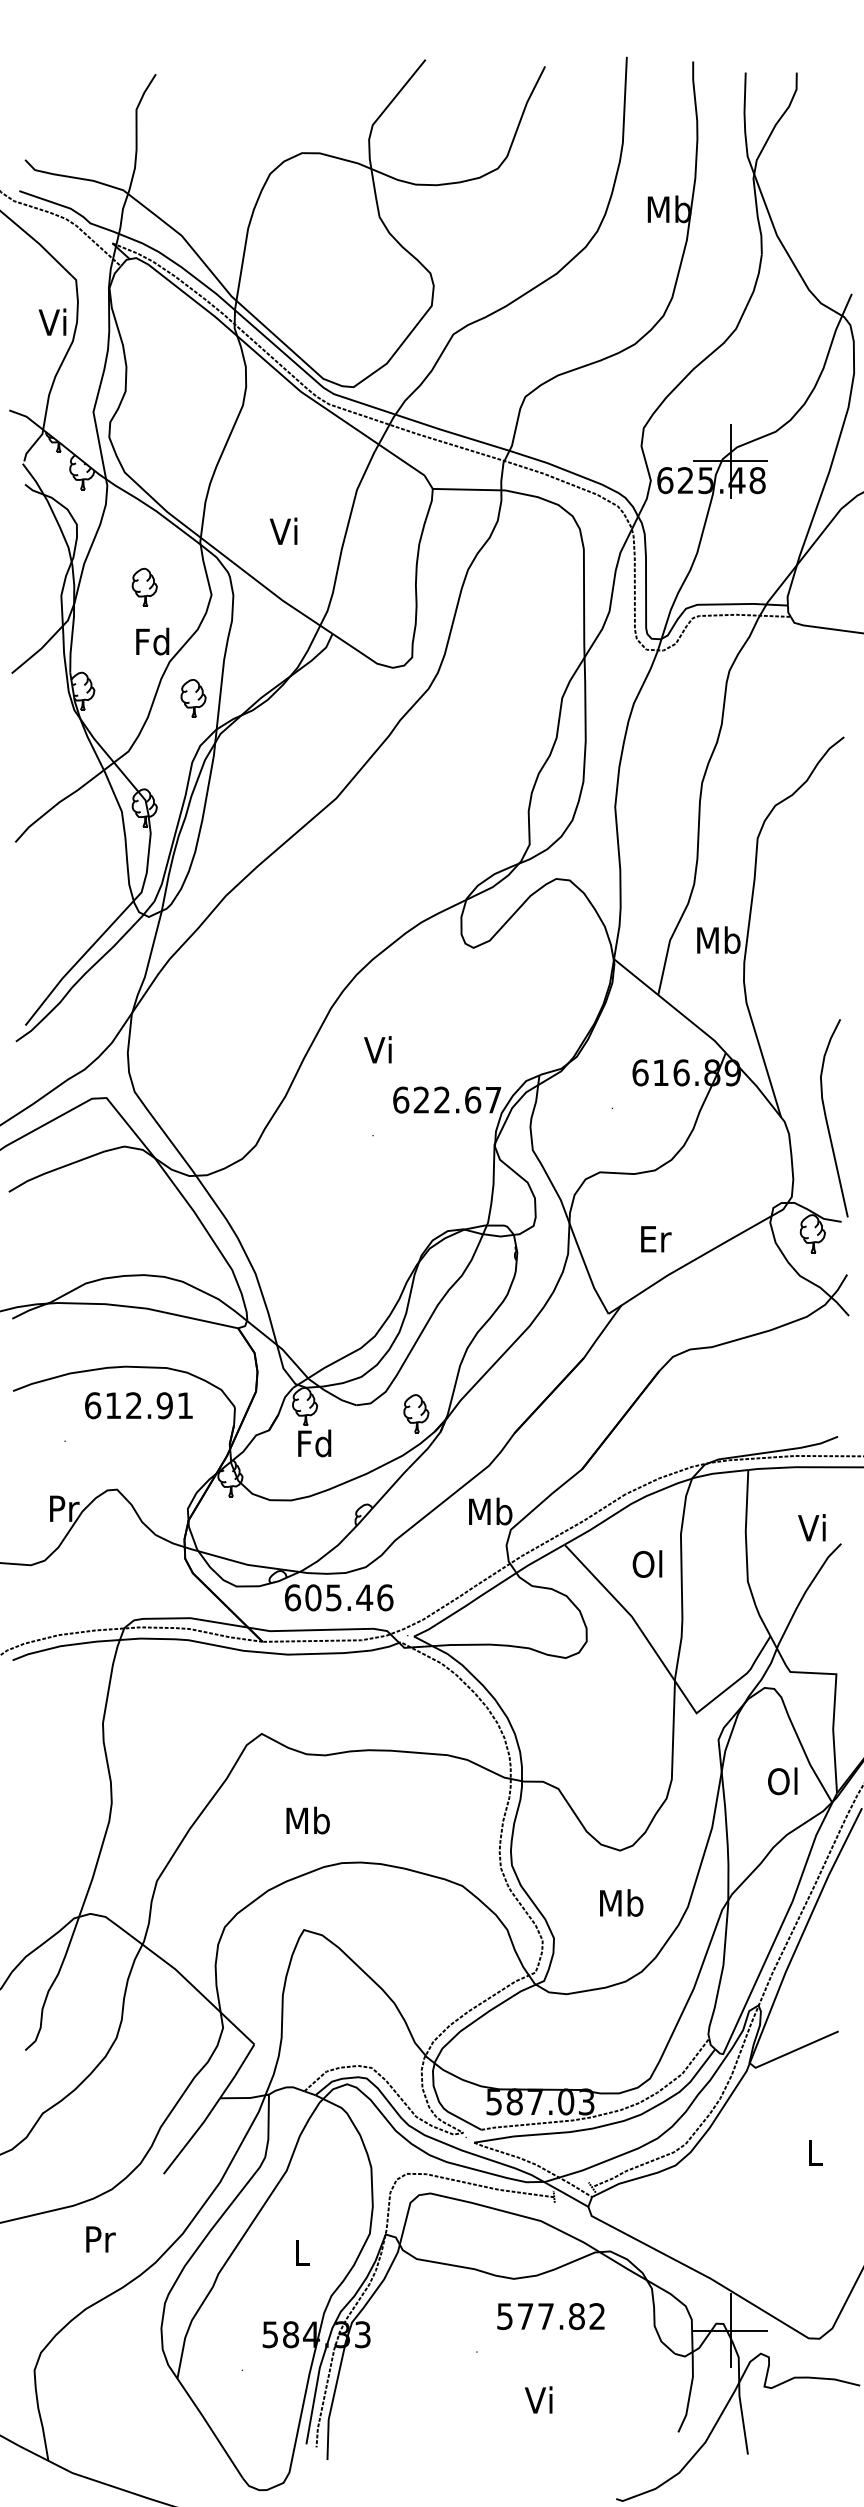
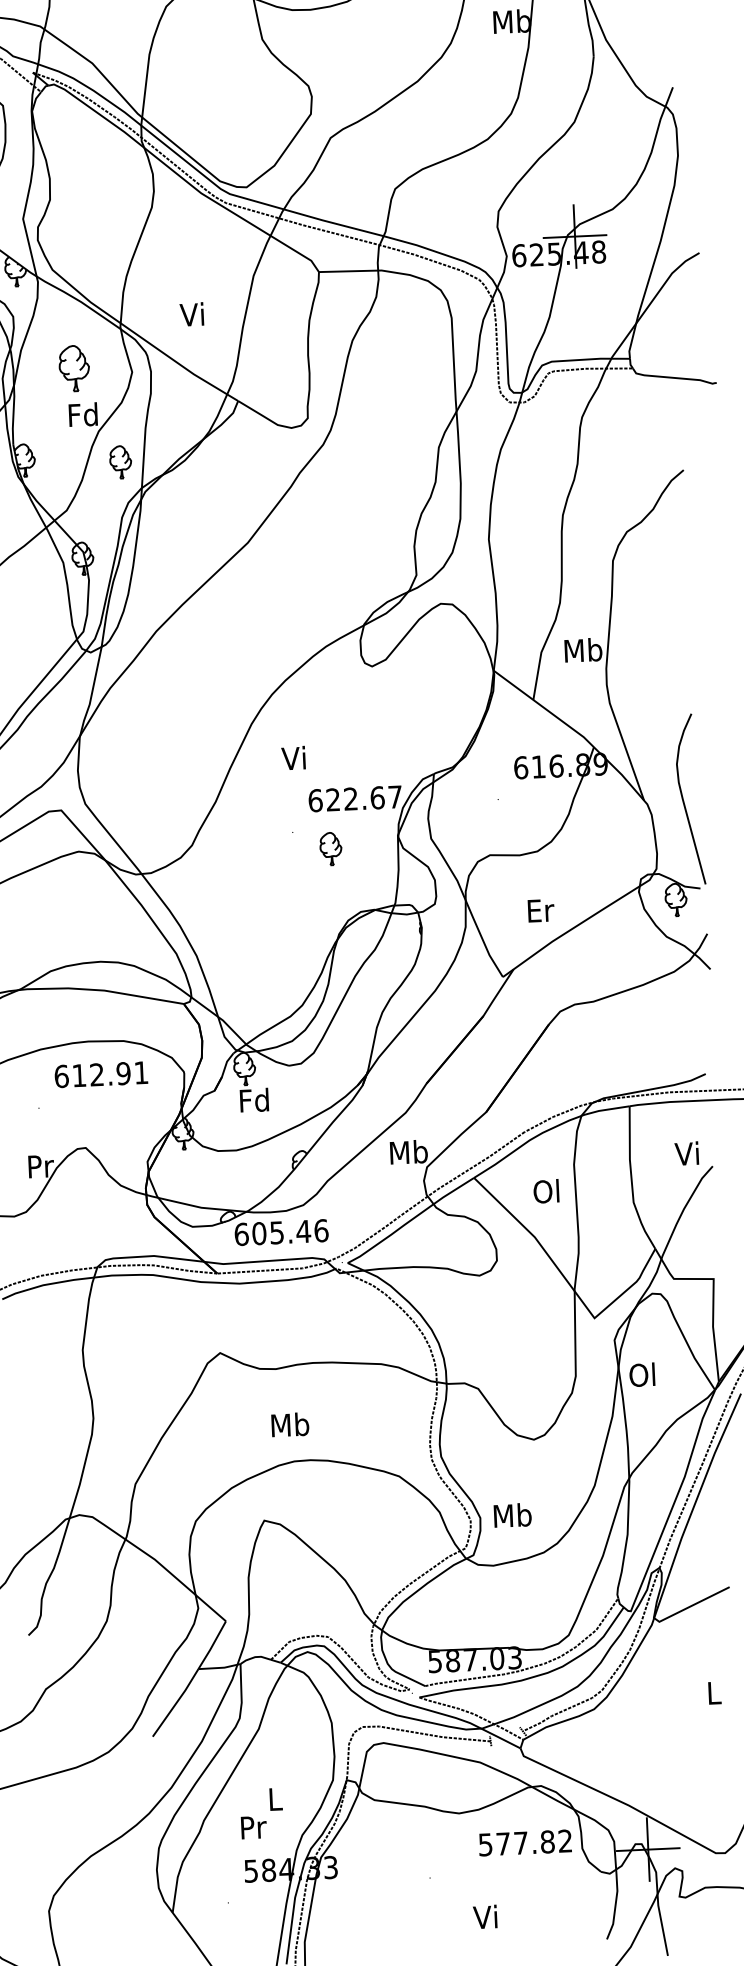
part: (144, 586) -> (74, 367), size x1.4
part: (416, 1413) -> (331, 848), moved
text: (782, 1781) -> (642, 1375), moved
text: (307, 1820) -> (289, 1424), moved
text: (621, 1902) -> (512, 1514), moved
text: (100, 2239) -> (253, 1827), moved
text: (550, 2316) -> (524, 1842), moved

